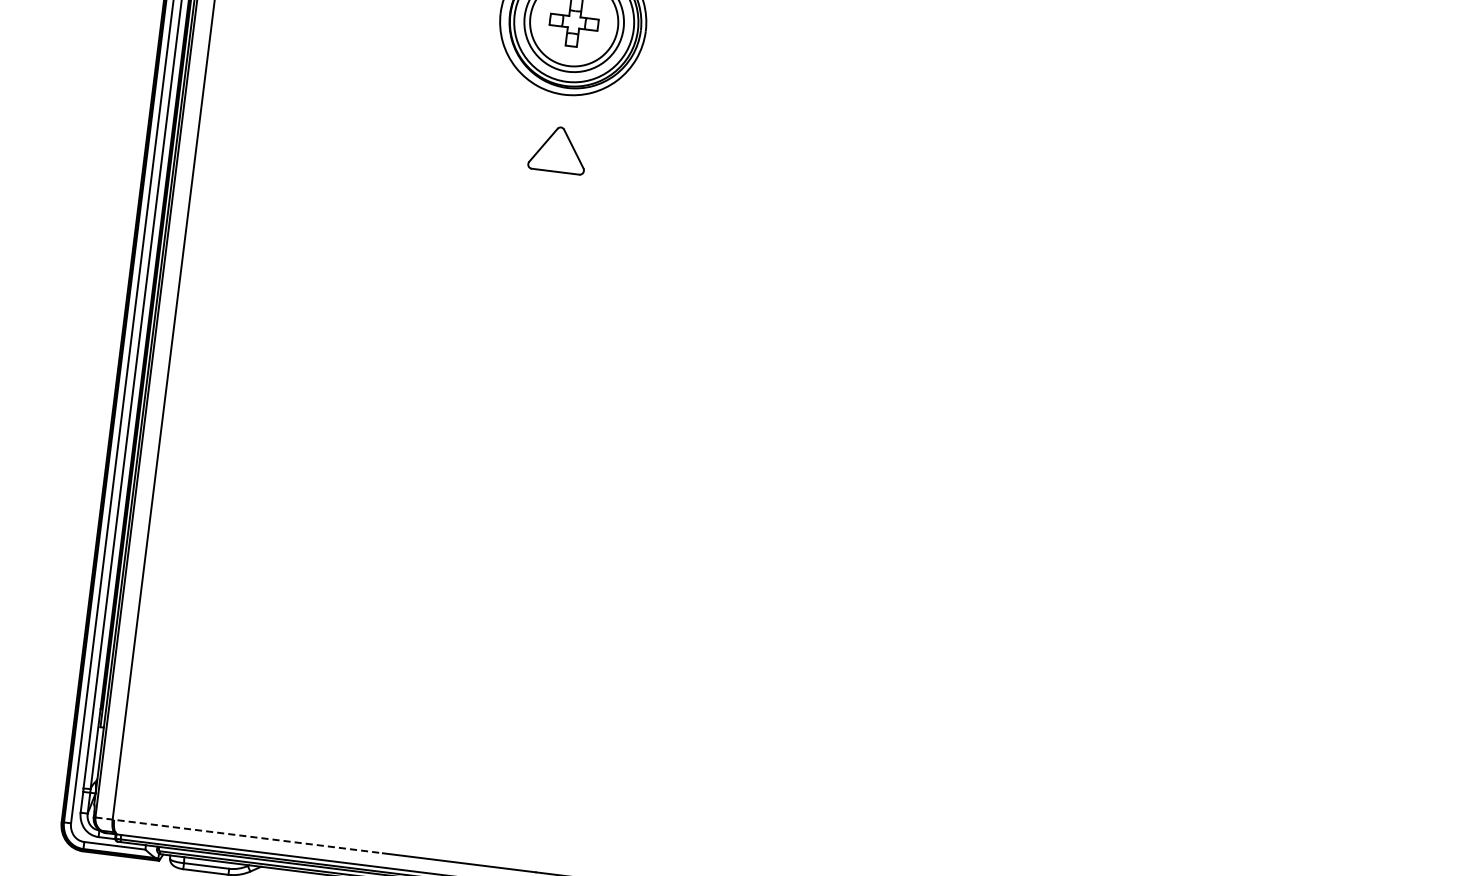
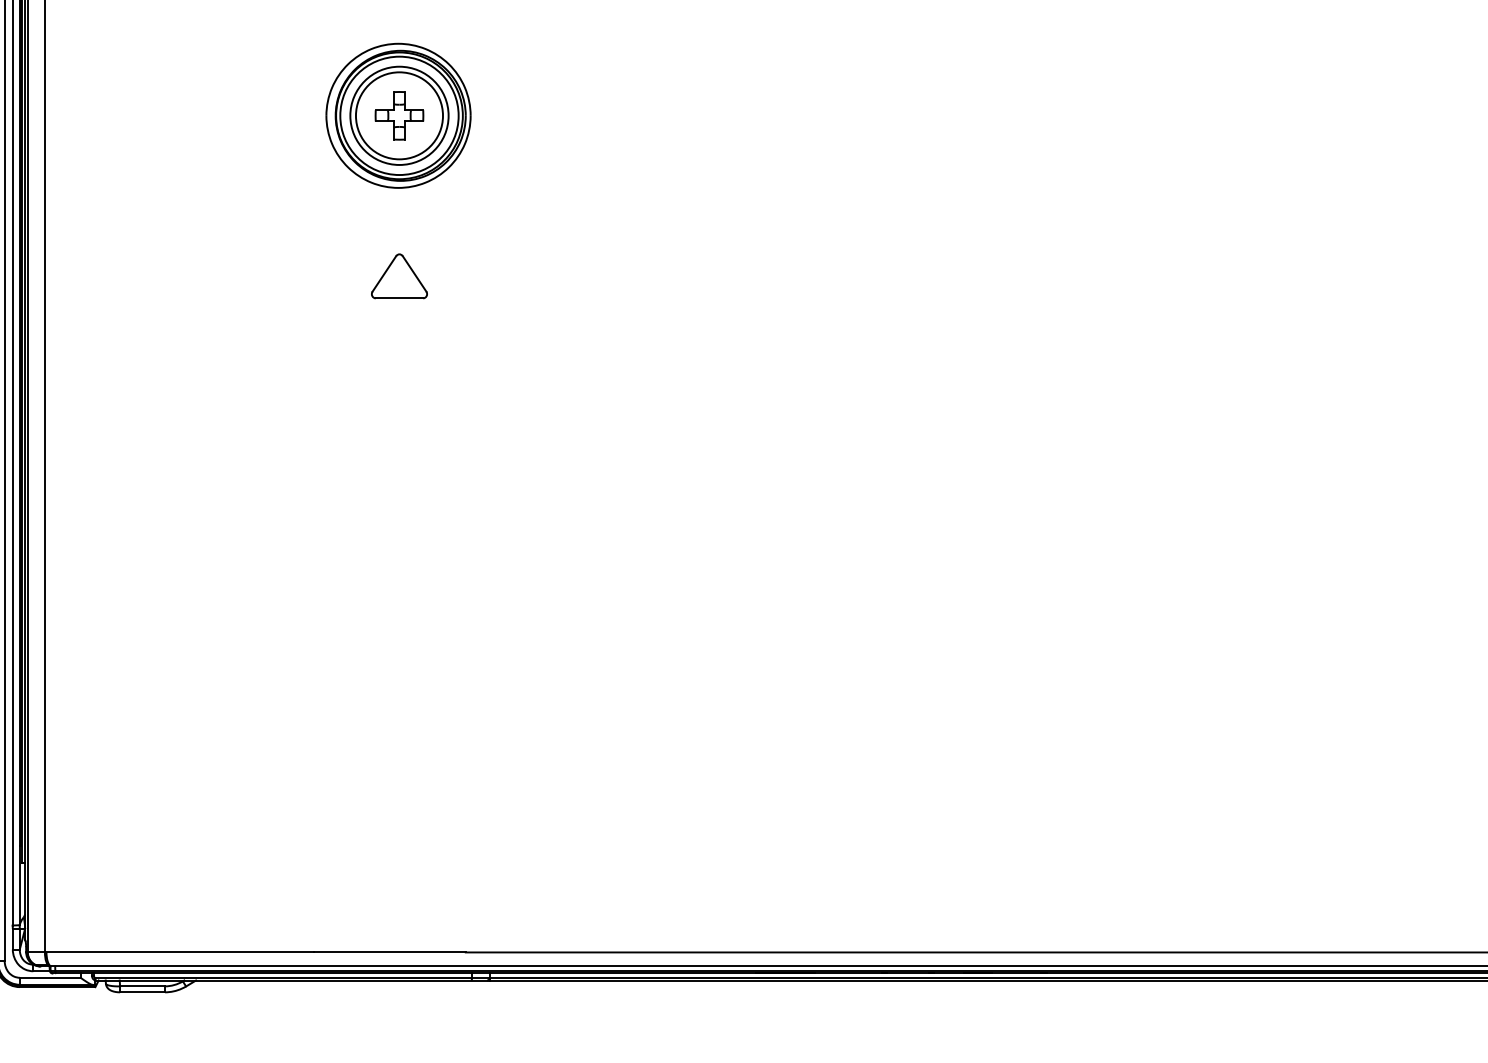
part: (558, 149) -> (399, 276), moved
line: (238, 835) -> (170, 952), dashed -> solid

